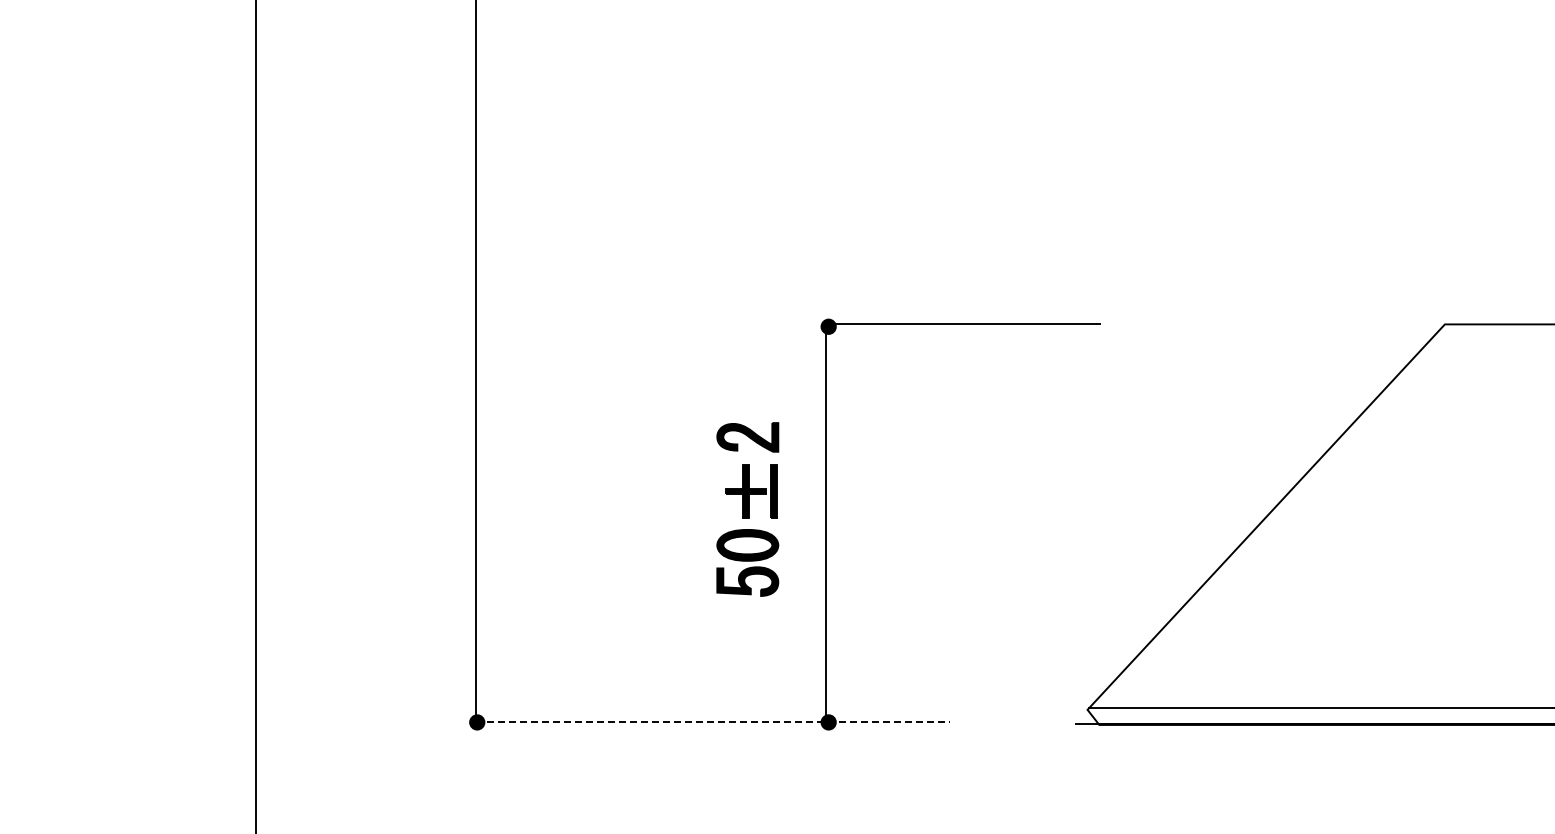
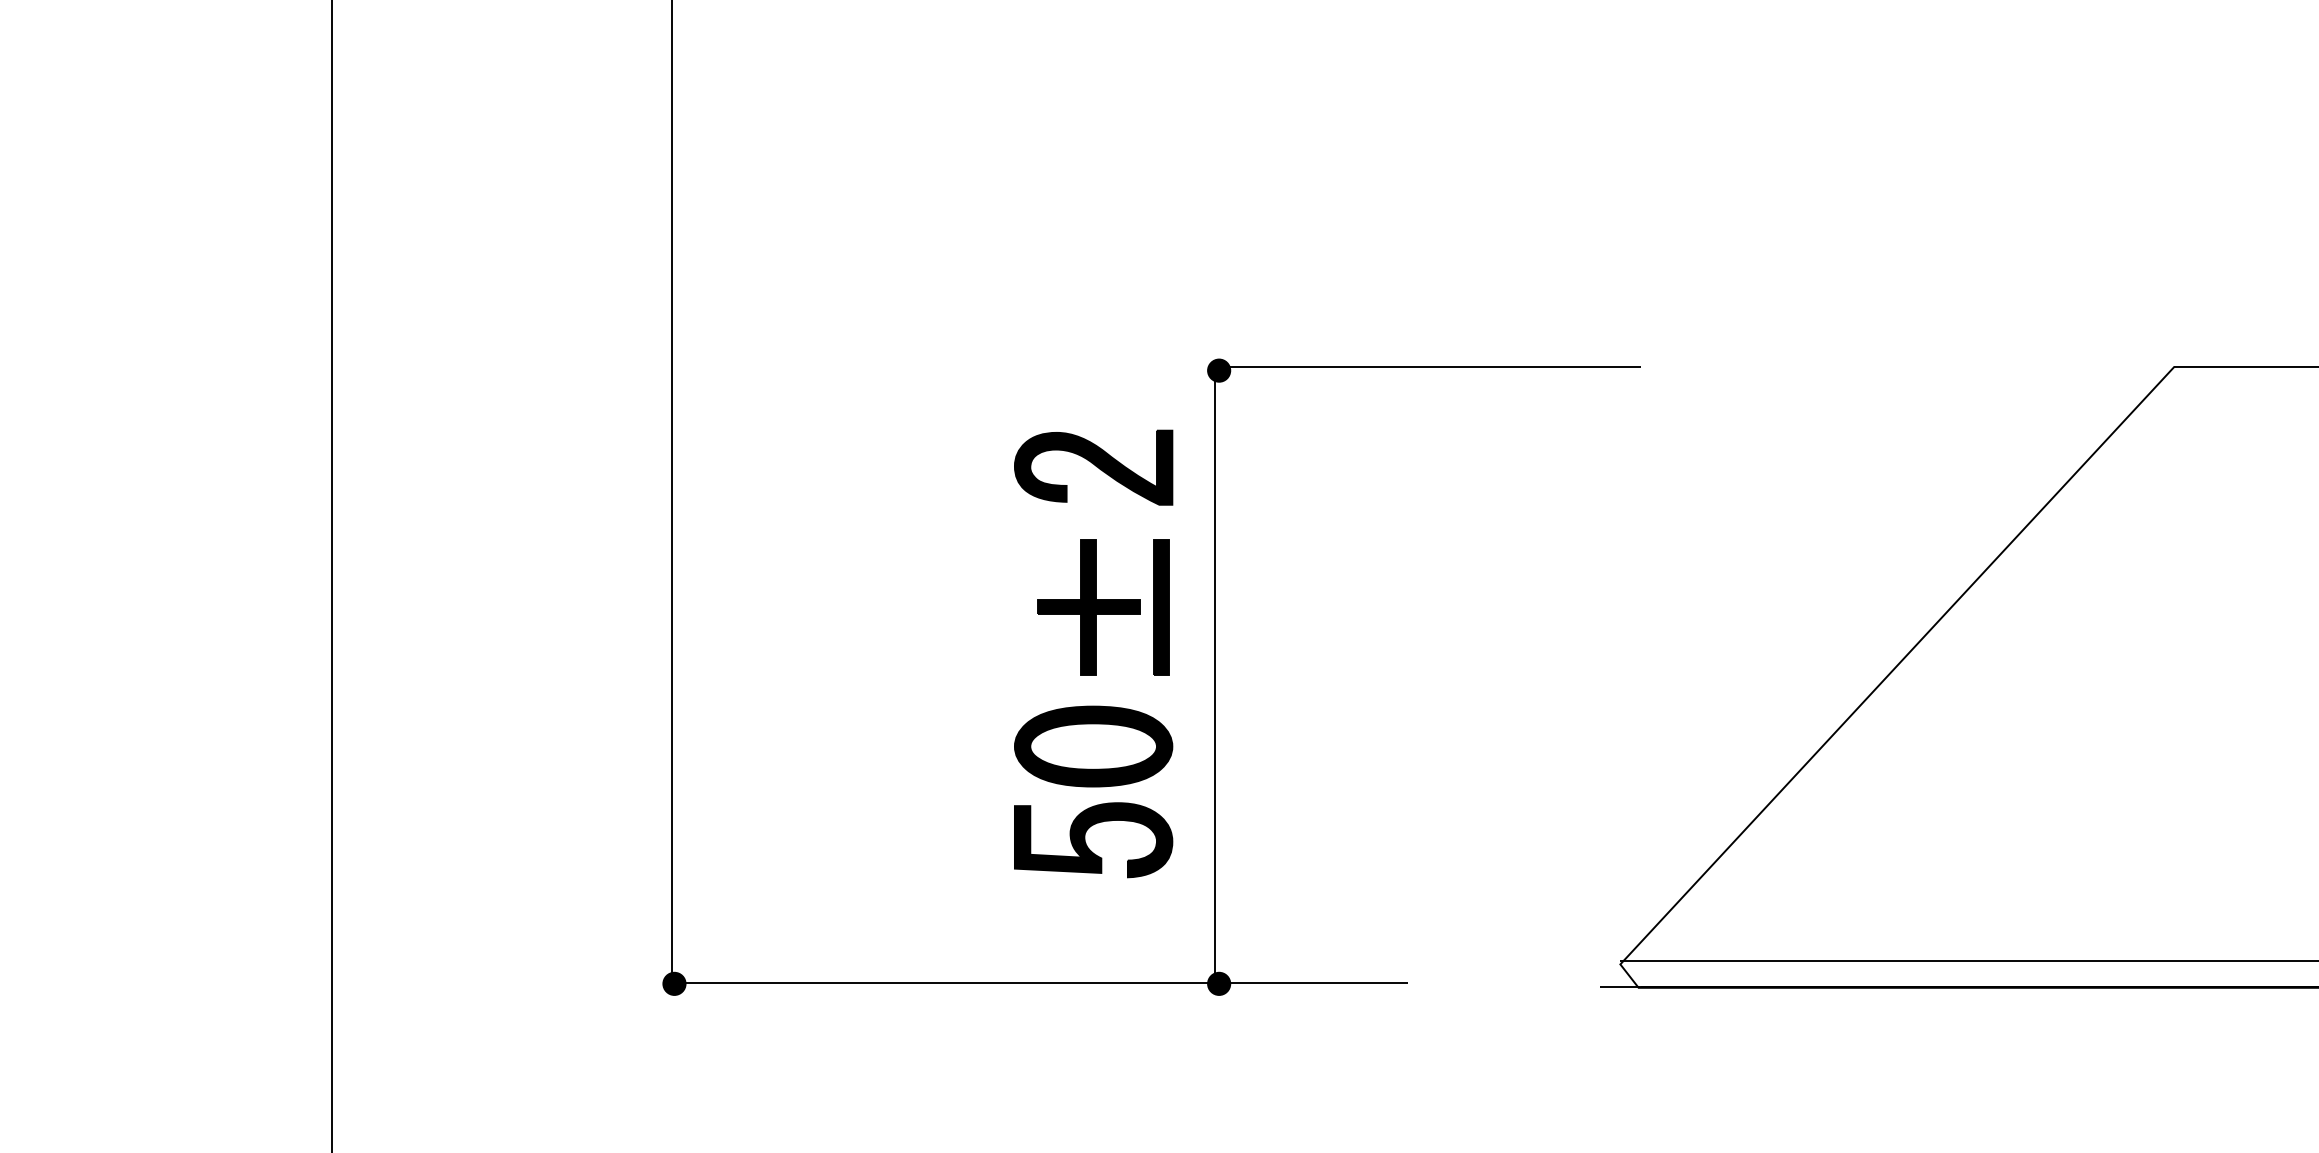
part: (747, 509) -> (1093, 653), size x1.67
line: (713, 722) -> (1040, 983), dashed -> solid

